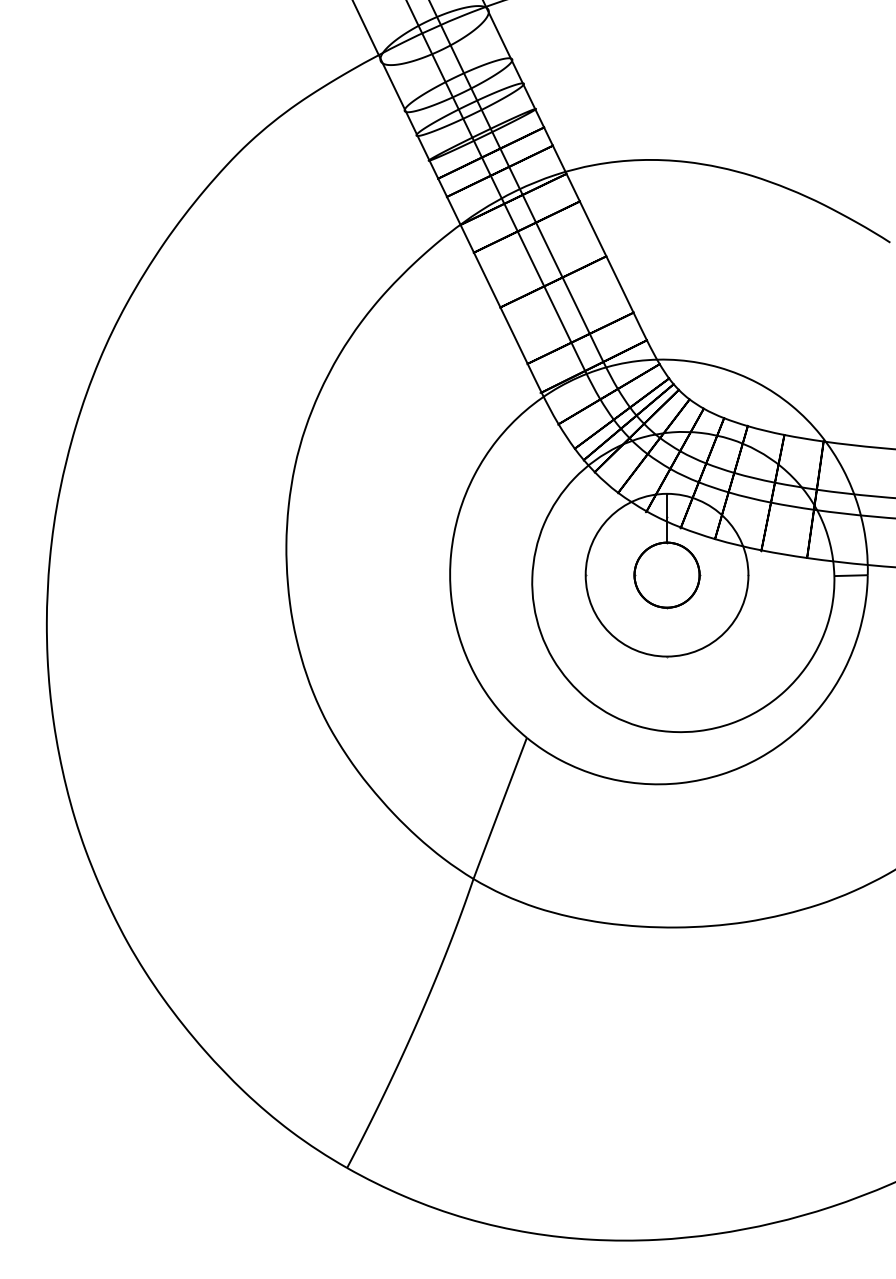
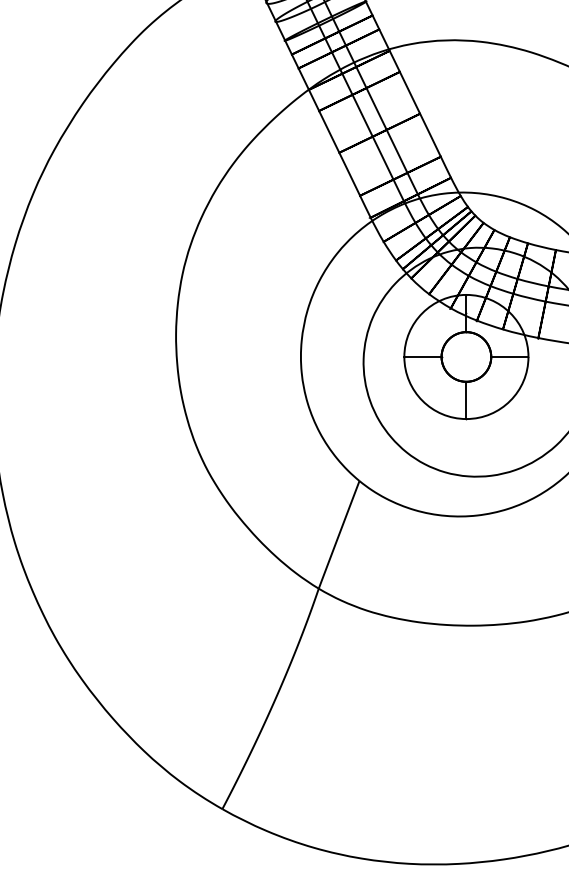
line: (609, 575) -> (422, 357), added
line: (723, 575) -> (509, 357), added
line: (667, 631) -> (466, 399), added

